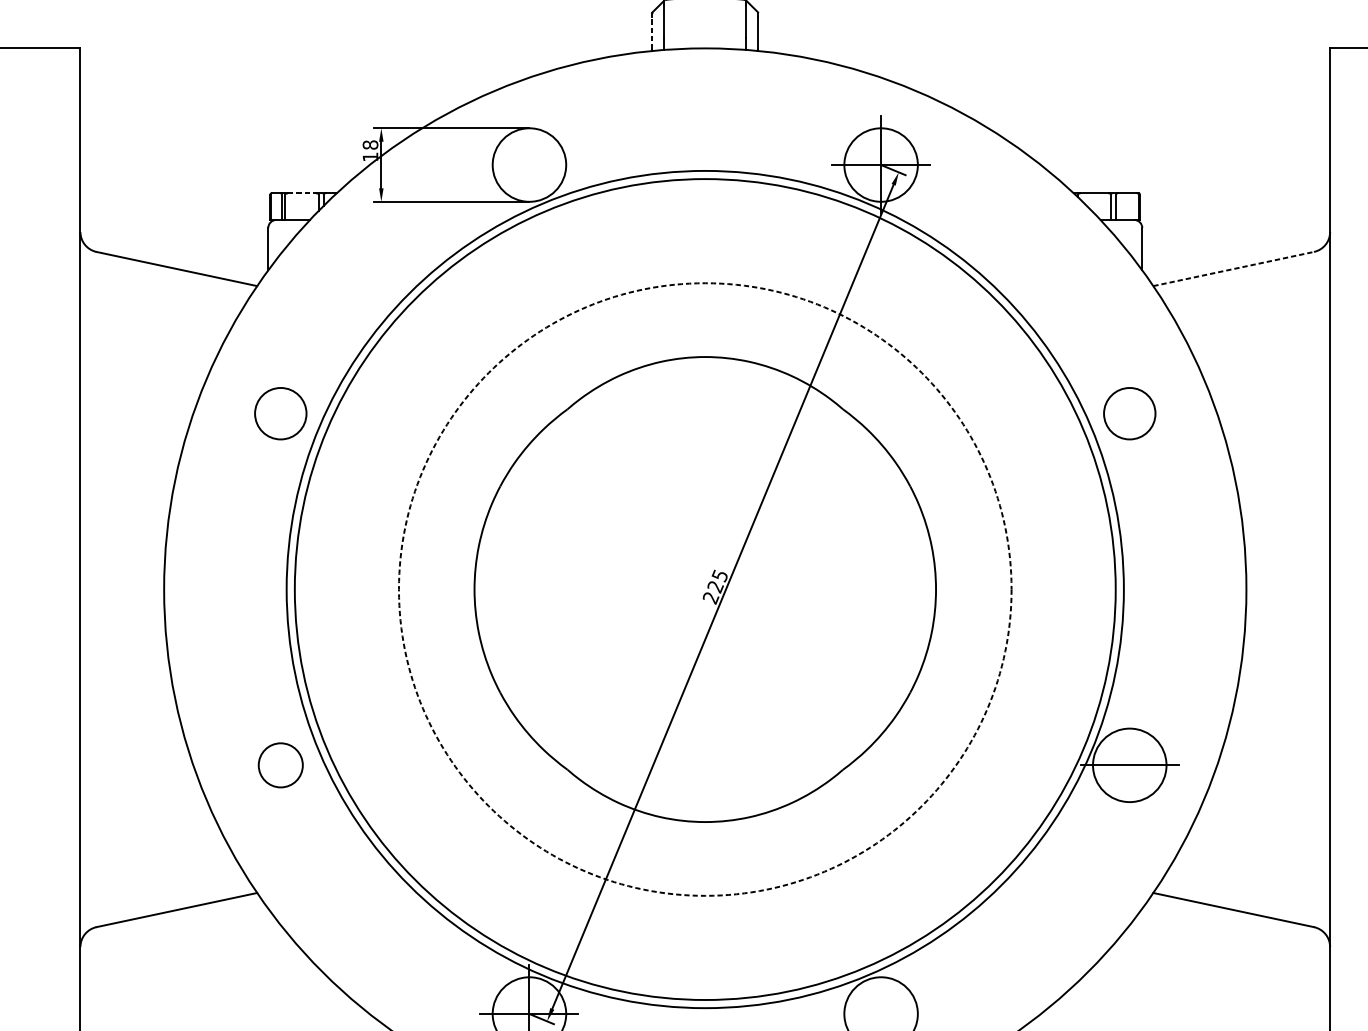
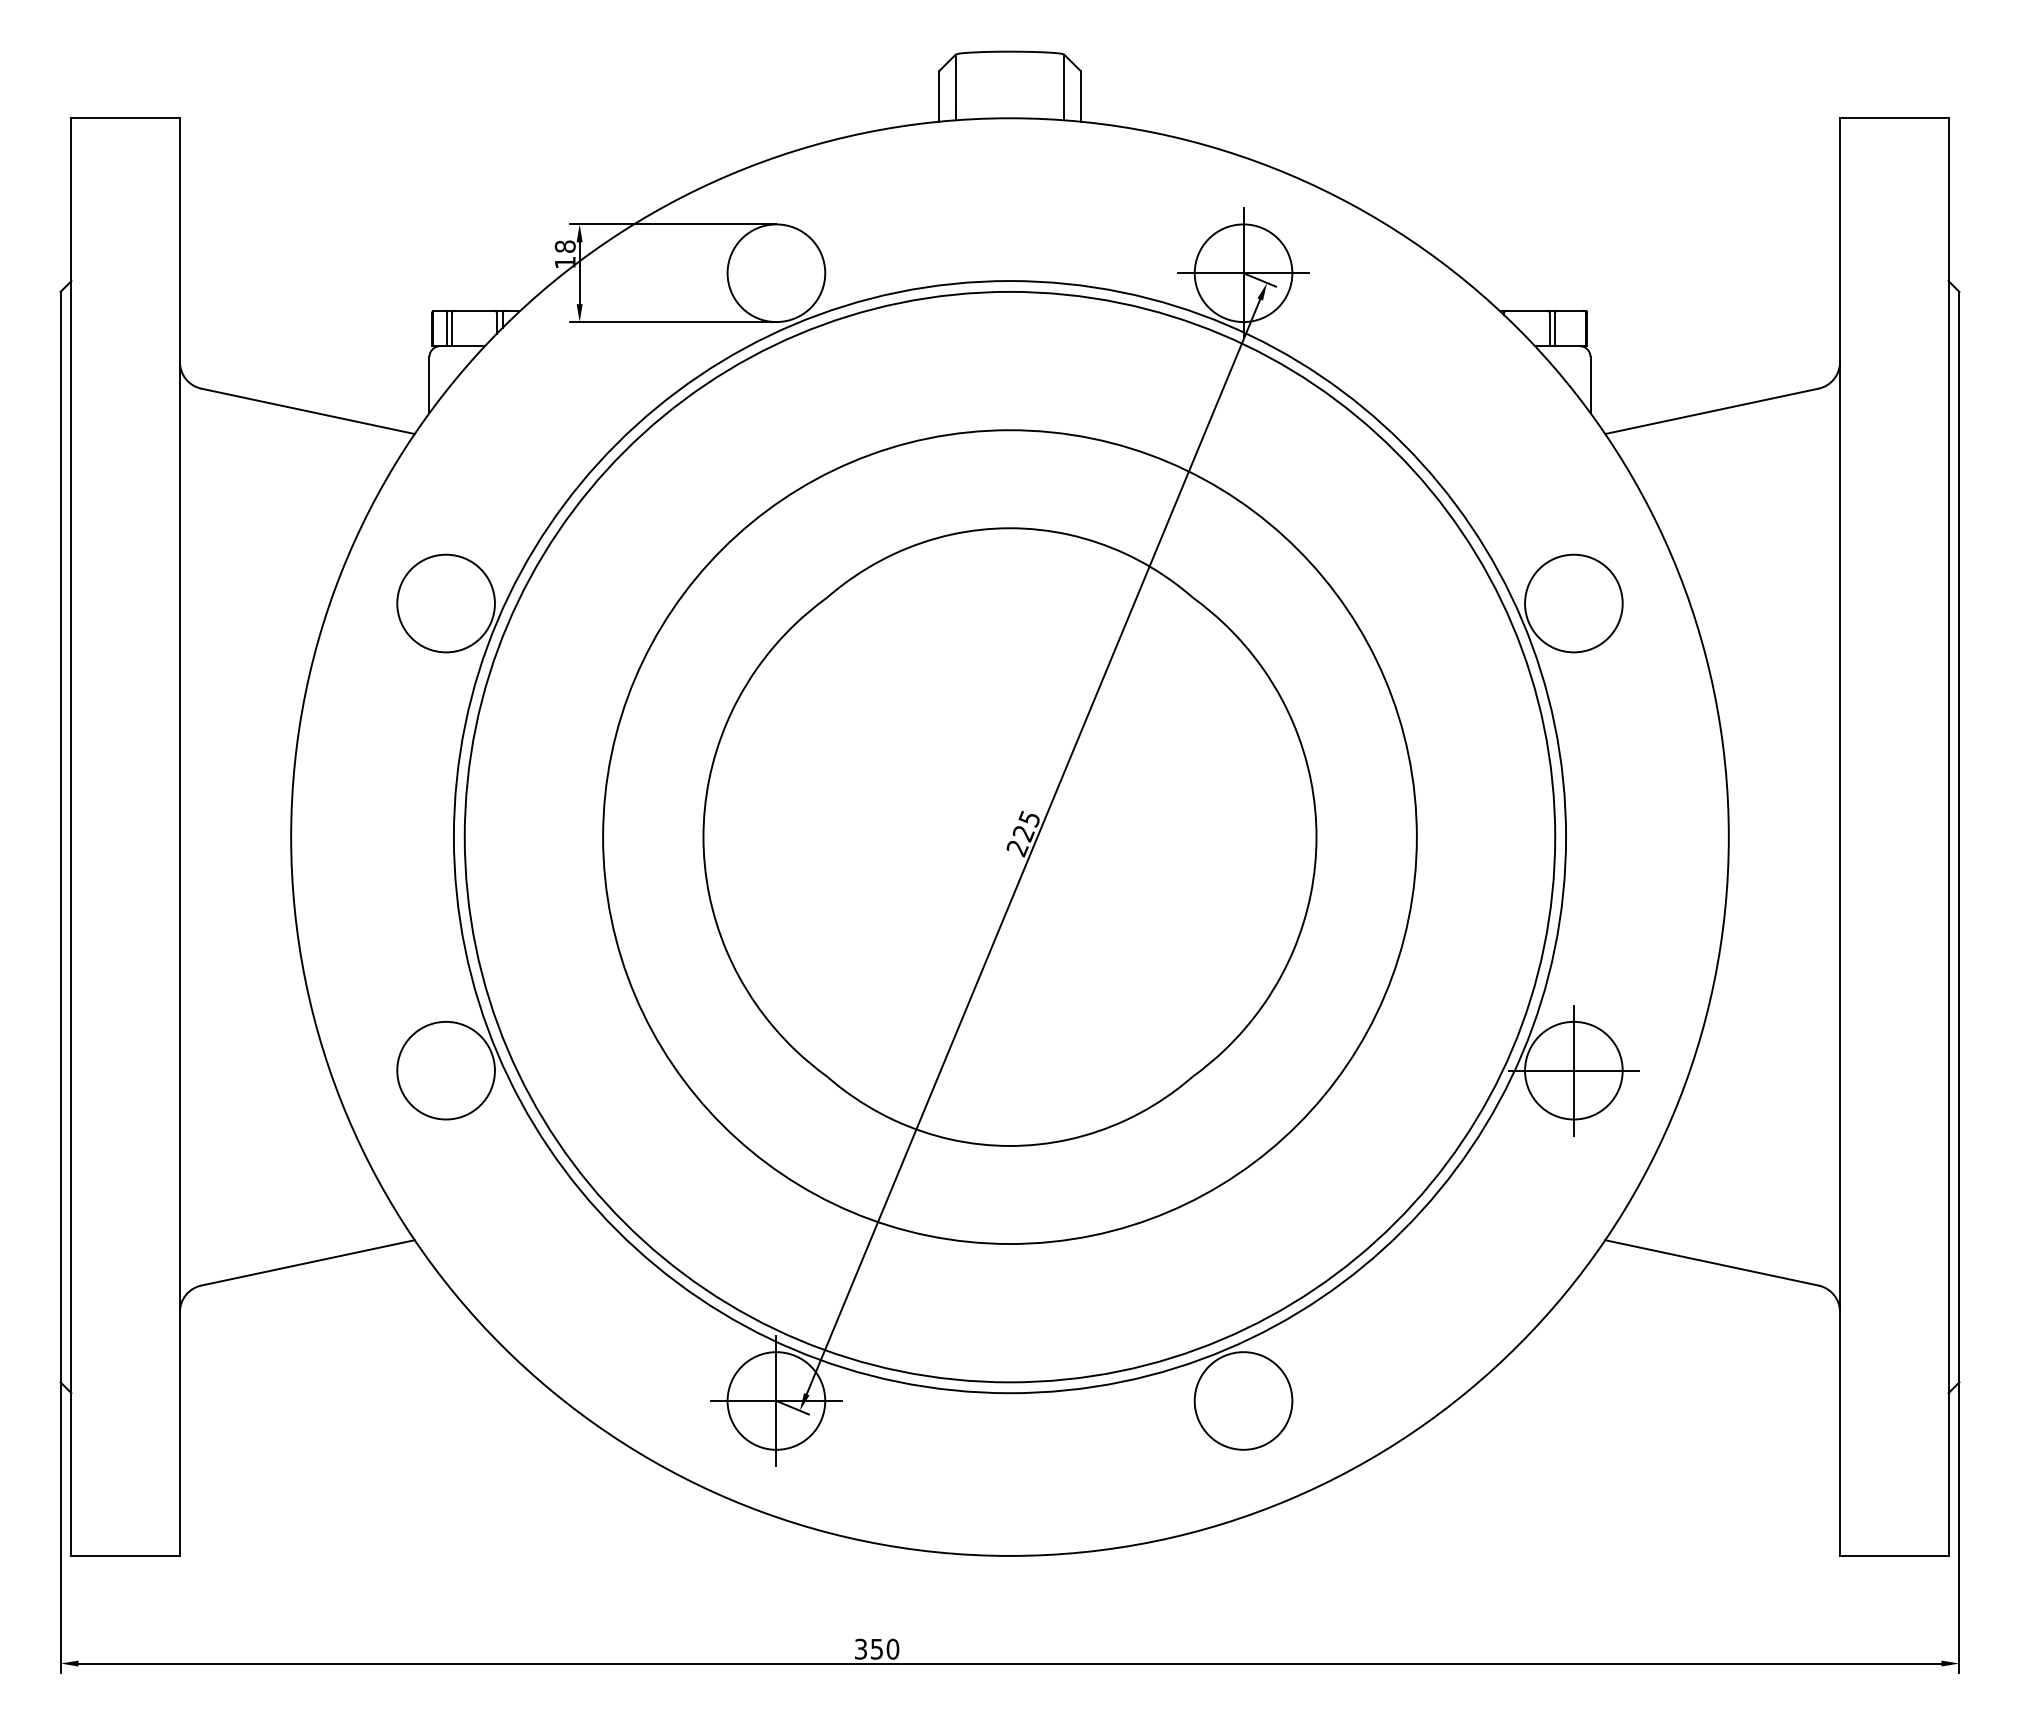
line: (652, 33) -> (939, 98), dashed -> solid
line: (302, 193) -> (474, 310), dashed -> solid
line: (1234, 269) -> (1712, 411), dashed -> solid
circle: (280, 413) -> (445, 603), size x1.43
circle: (1129, 413) -> (1573, 603), size x1.43
circle: (704, 589) -> (1009, 837), dashed -> solid
circle: (280, 765) -> (445, 1070), size x1.67
line: (1129, 765) -> (1573, 1070), added

